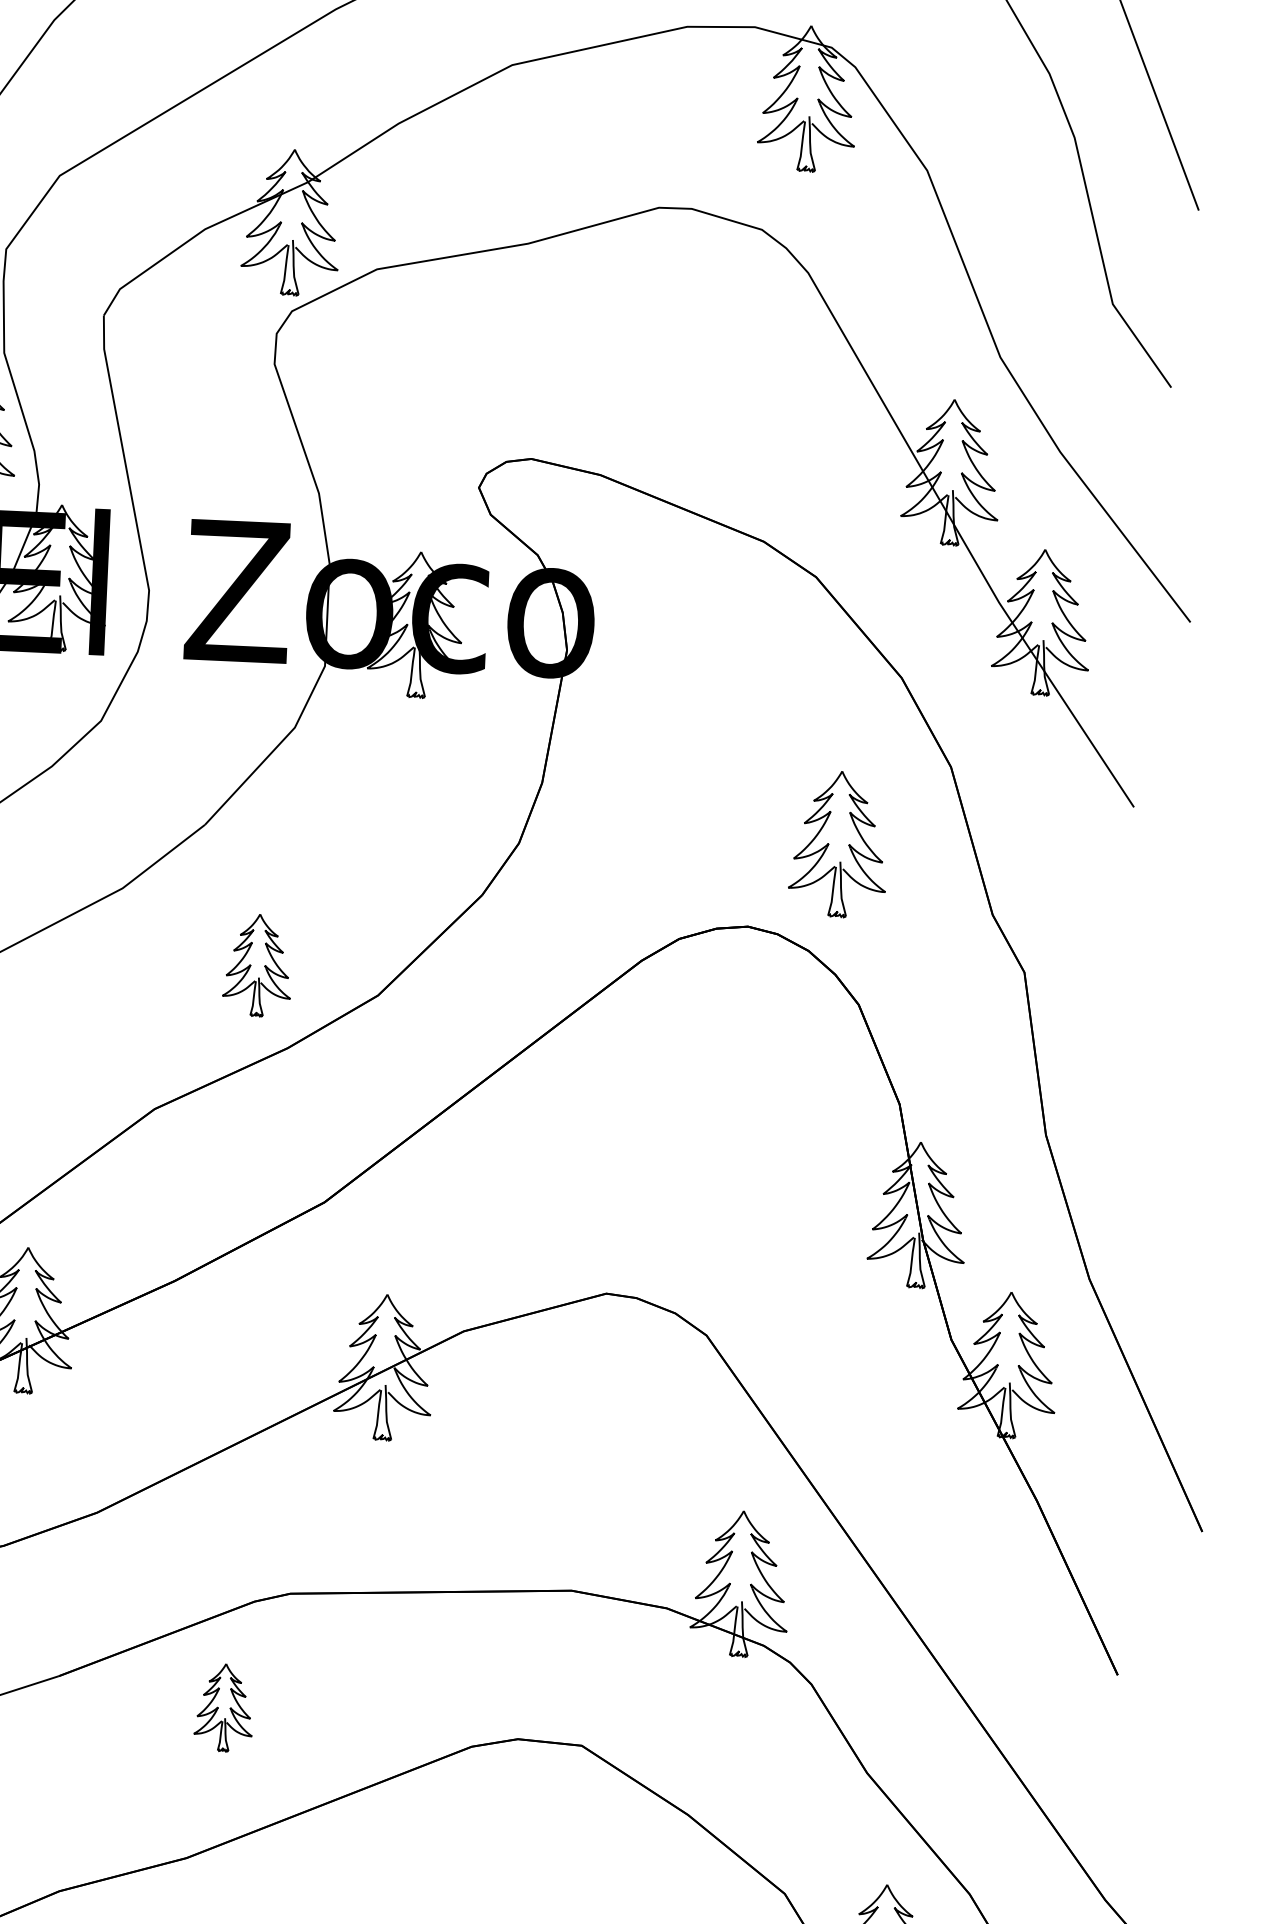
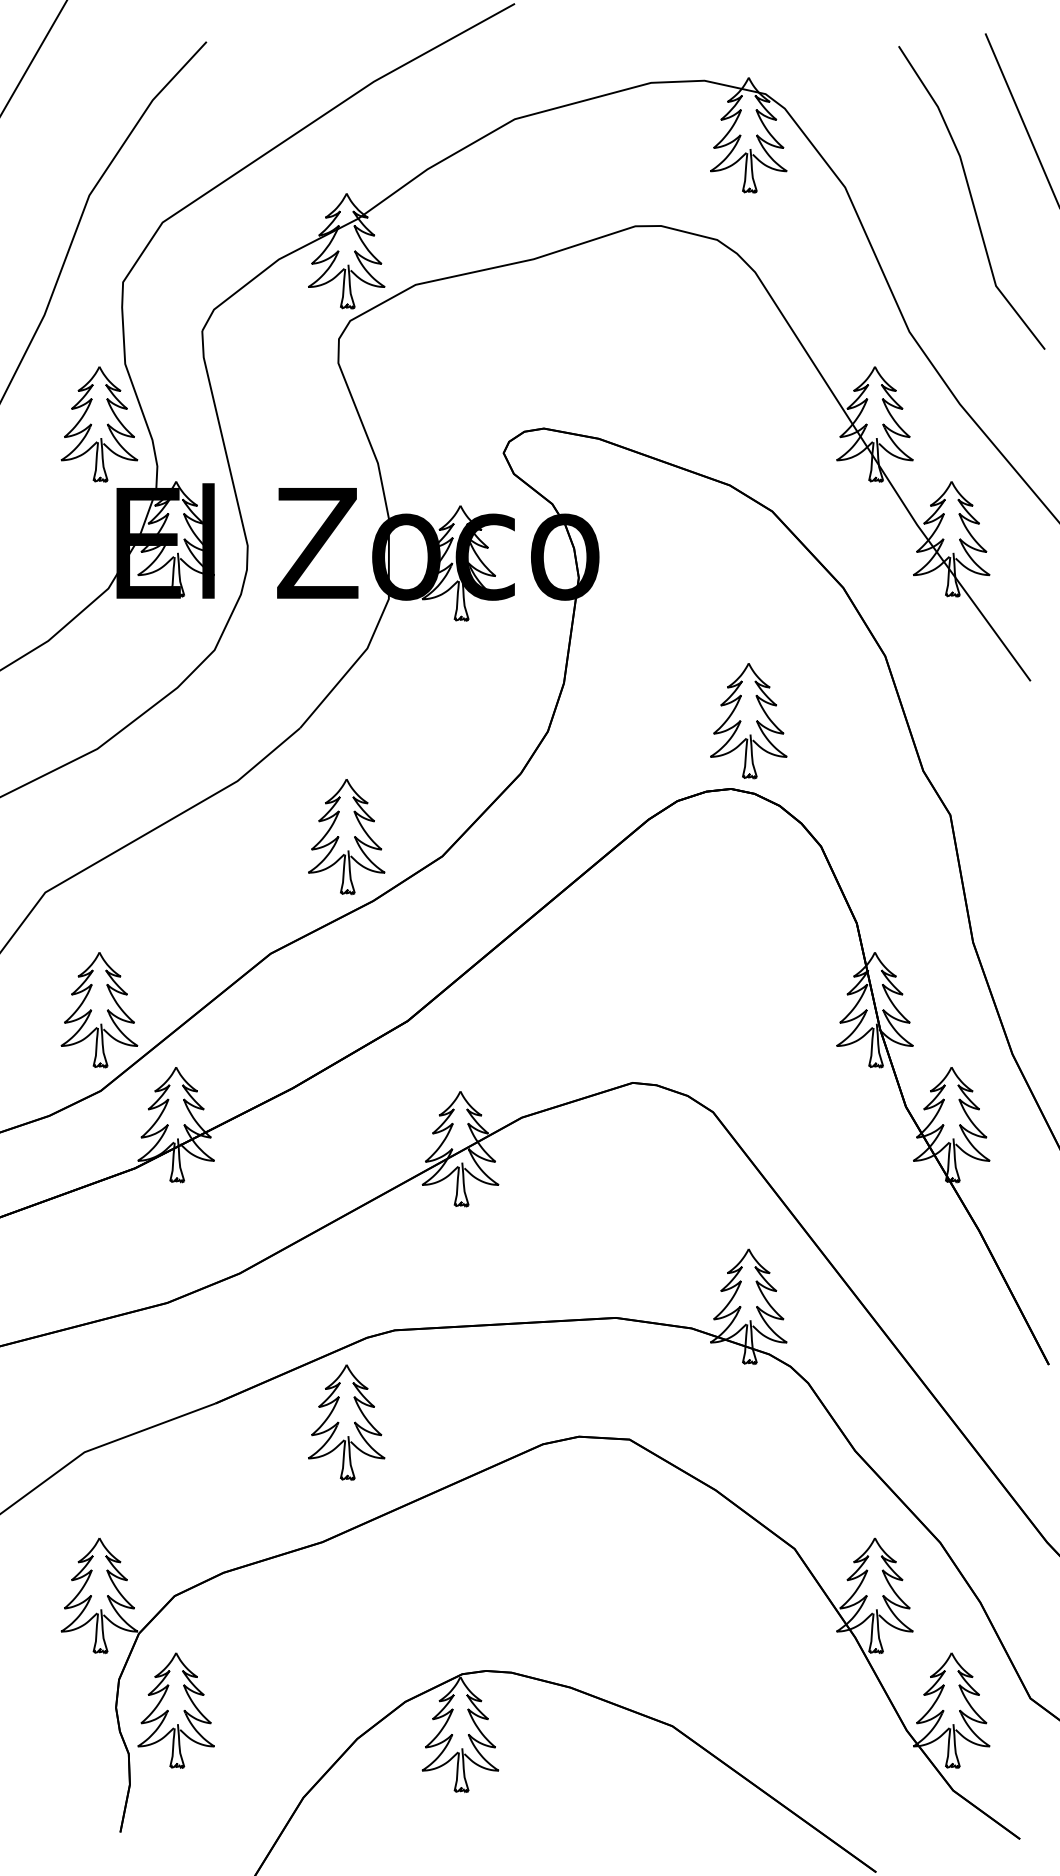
part: (838, 845) -> (748, 721), moved
part: (257, 966) -> (346, 837), size x1.43
part: (223, 1707) -> (346, 1422), size x1.67

